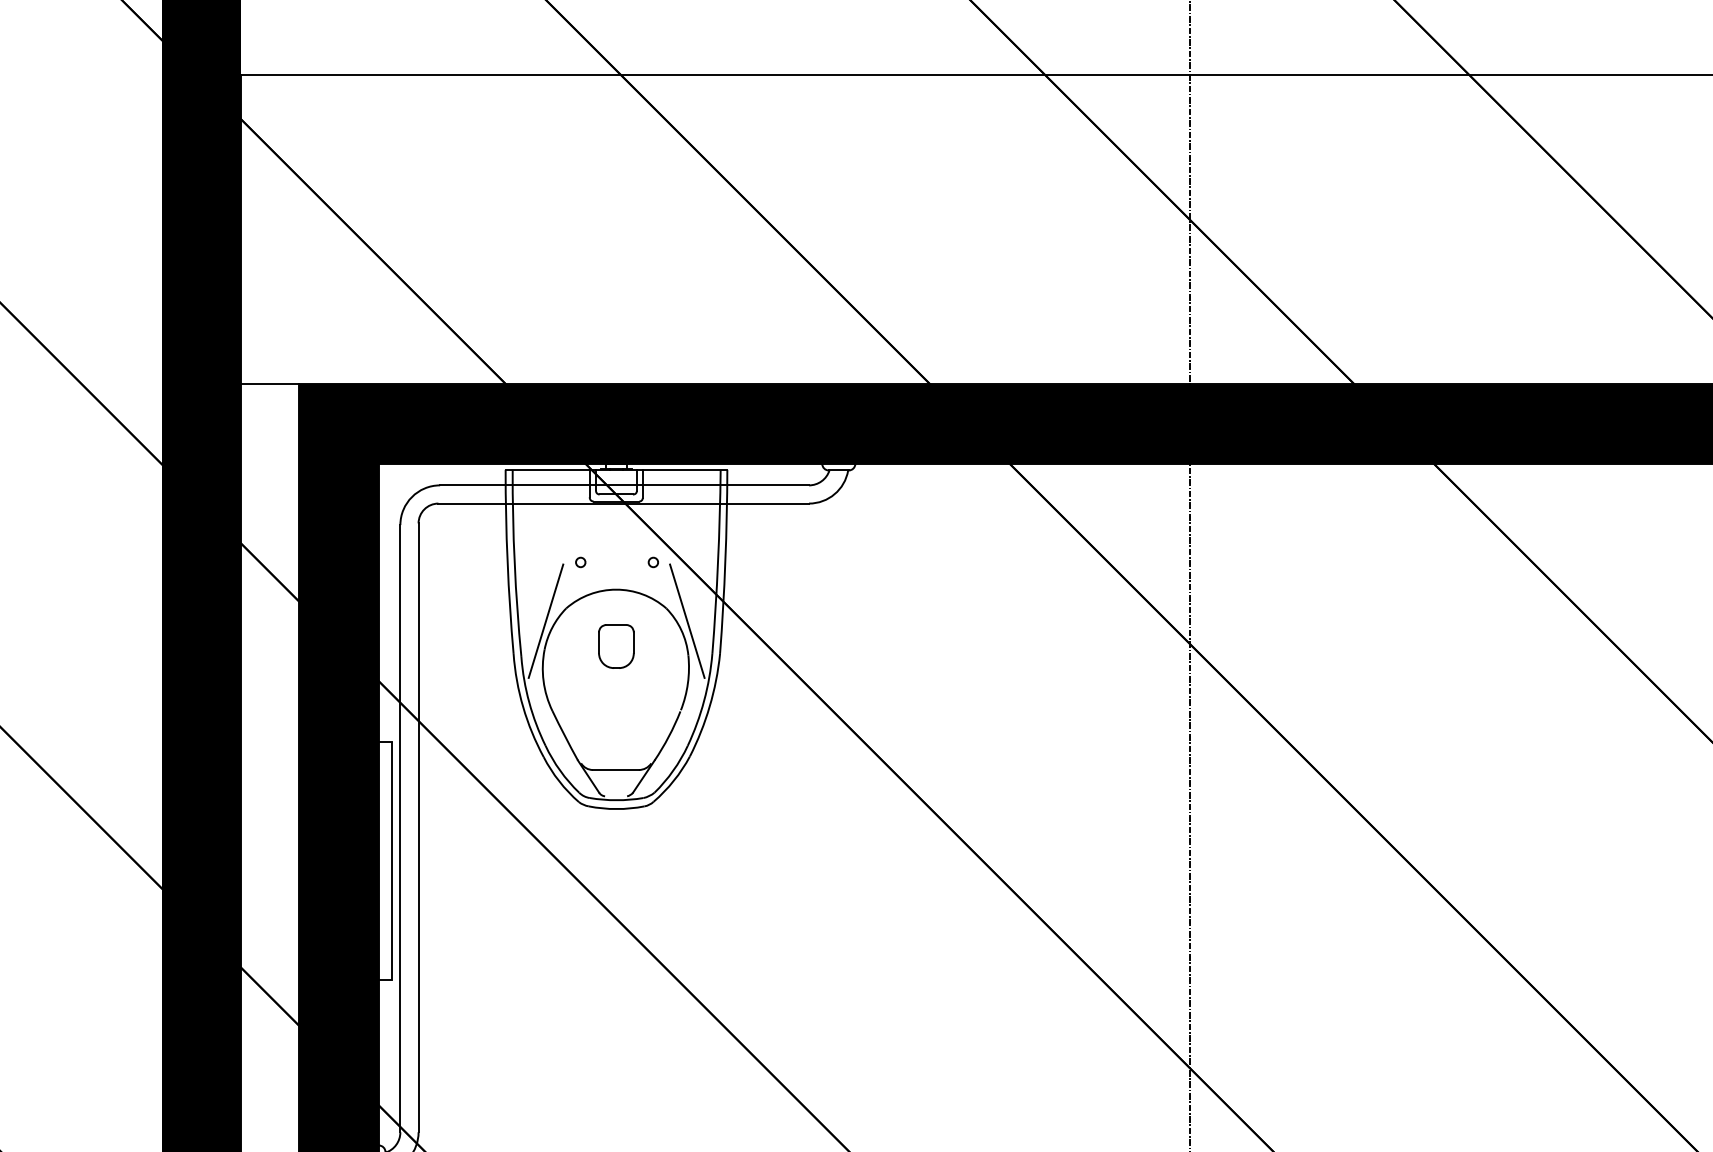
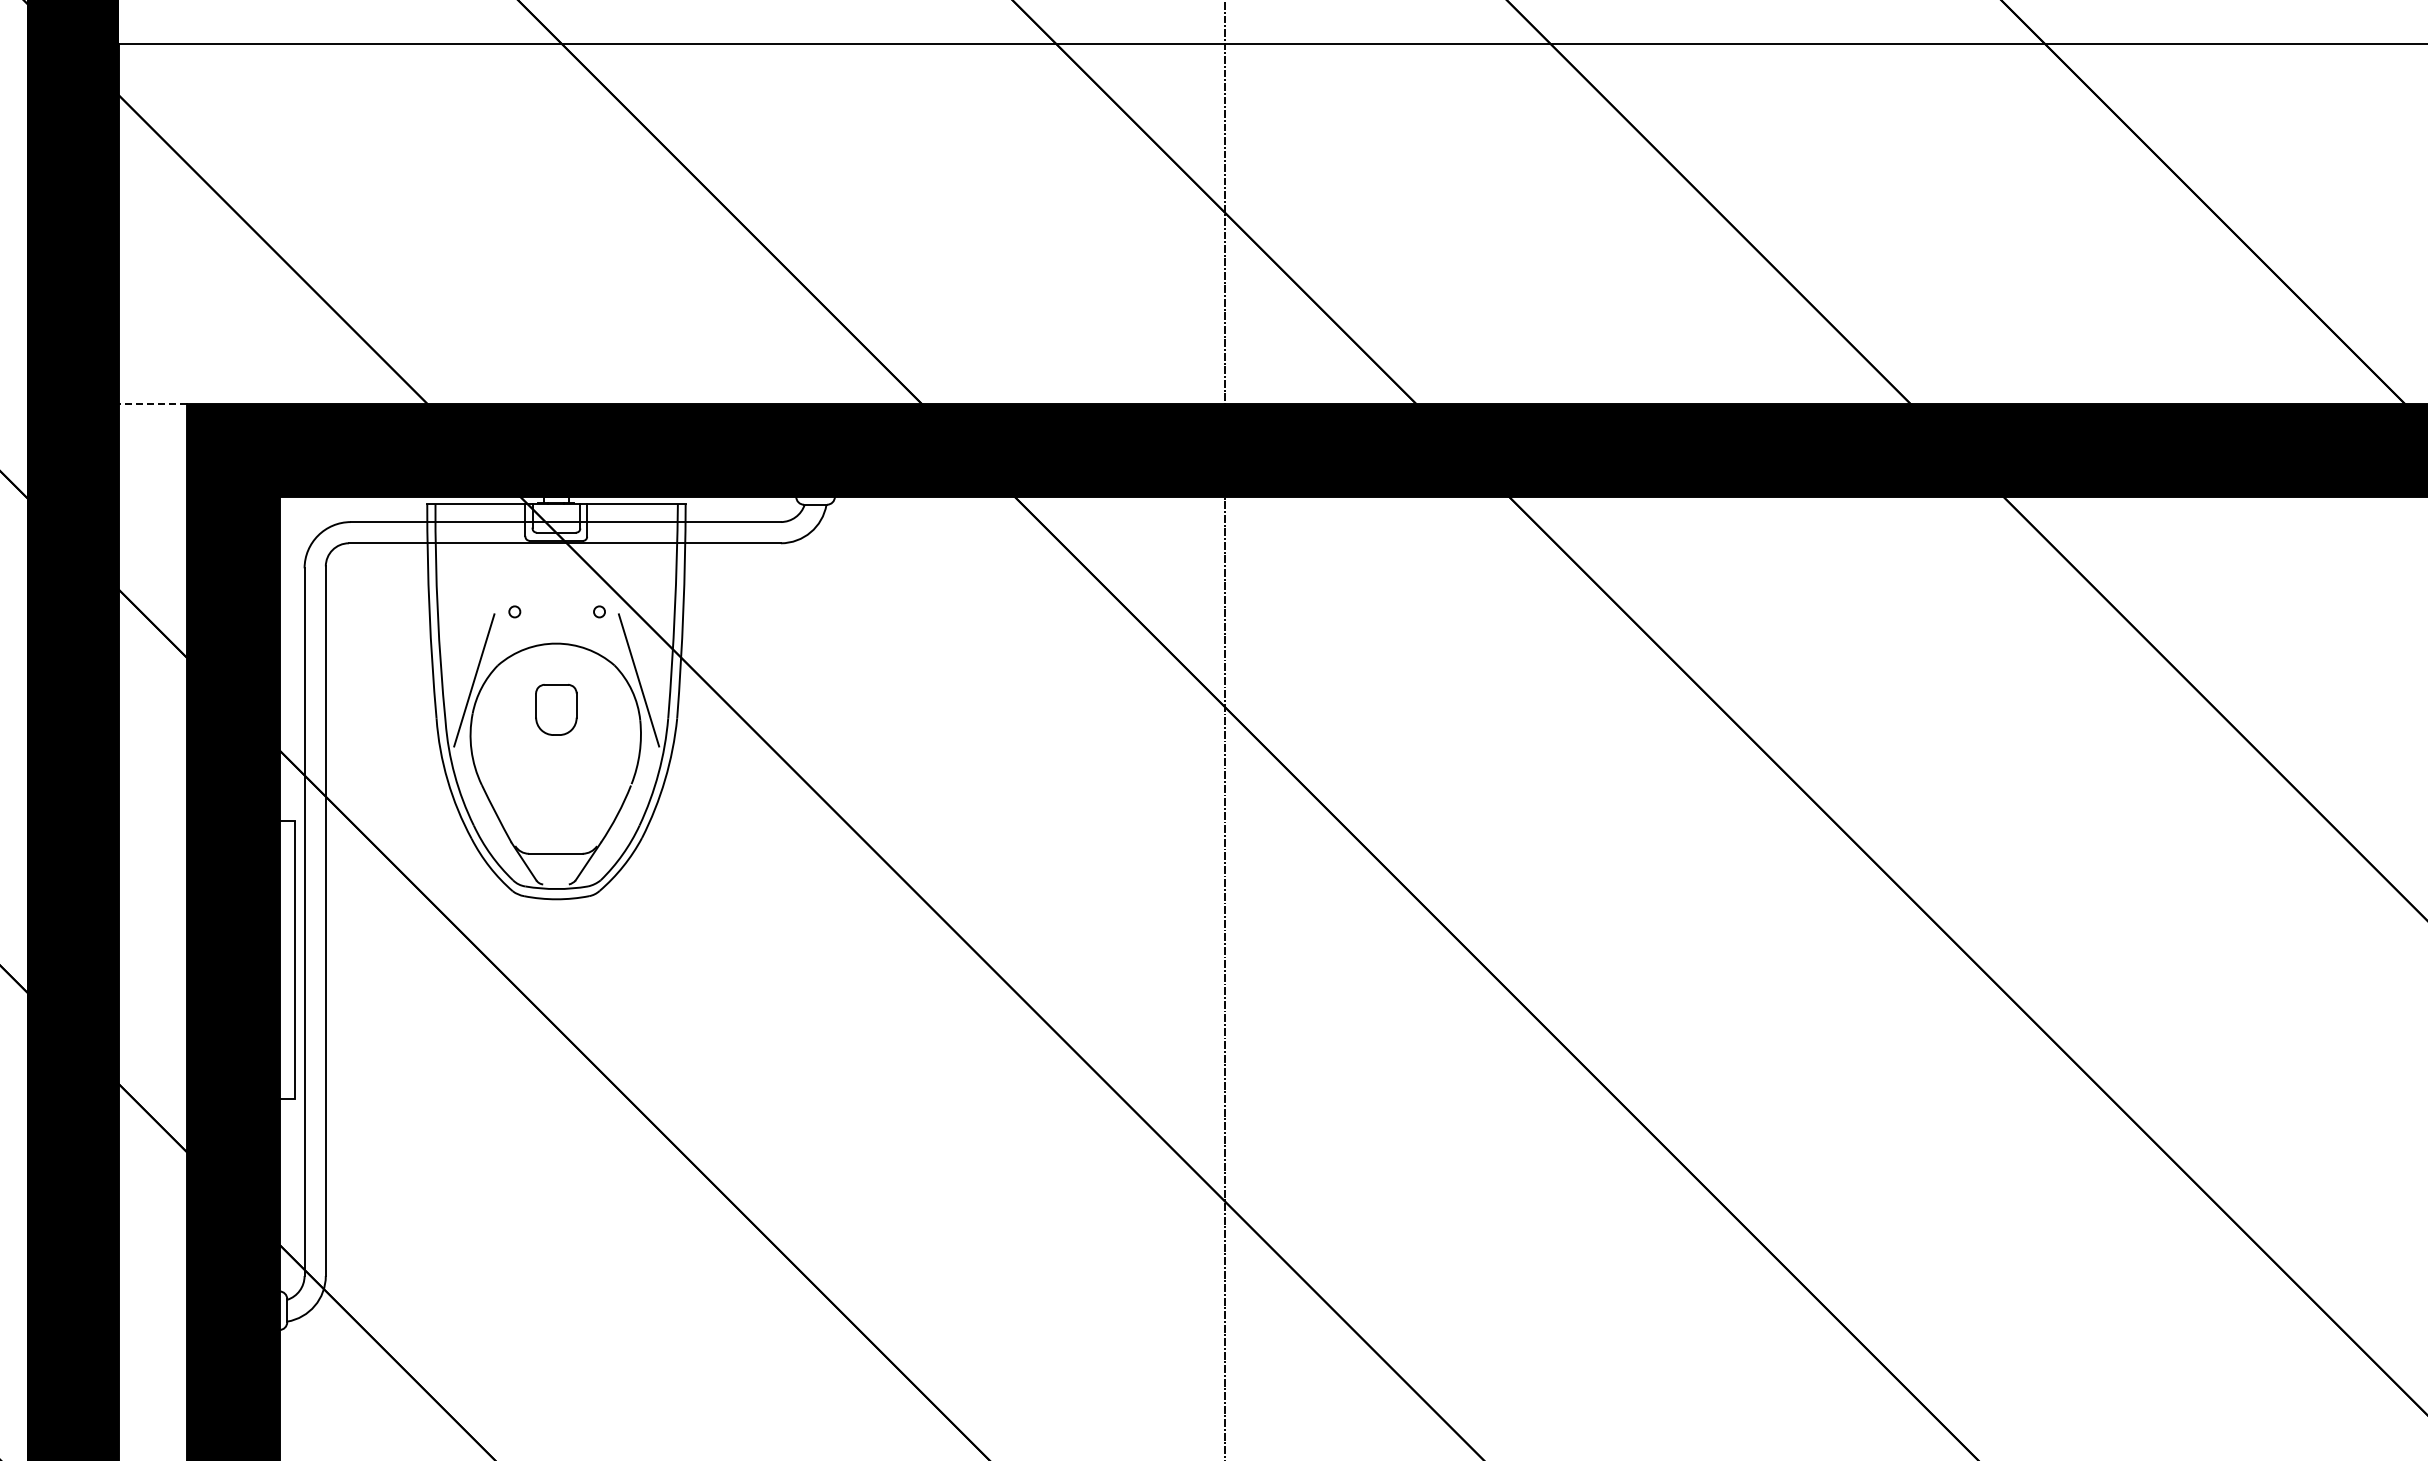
line: (270, 384) -> (153, 404), solid -> dashed

